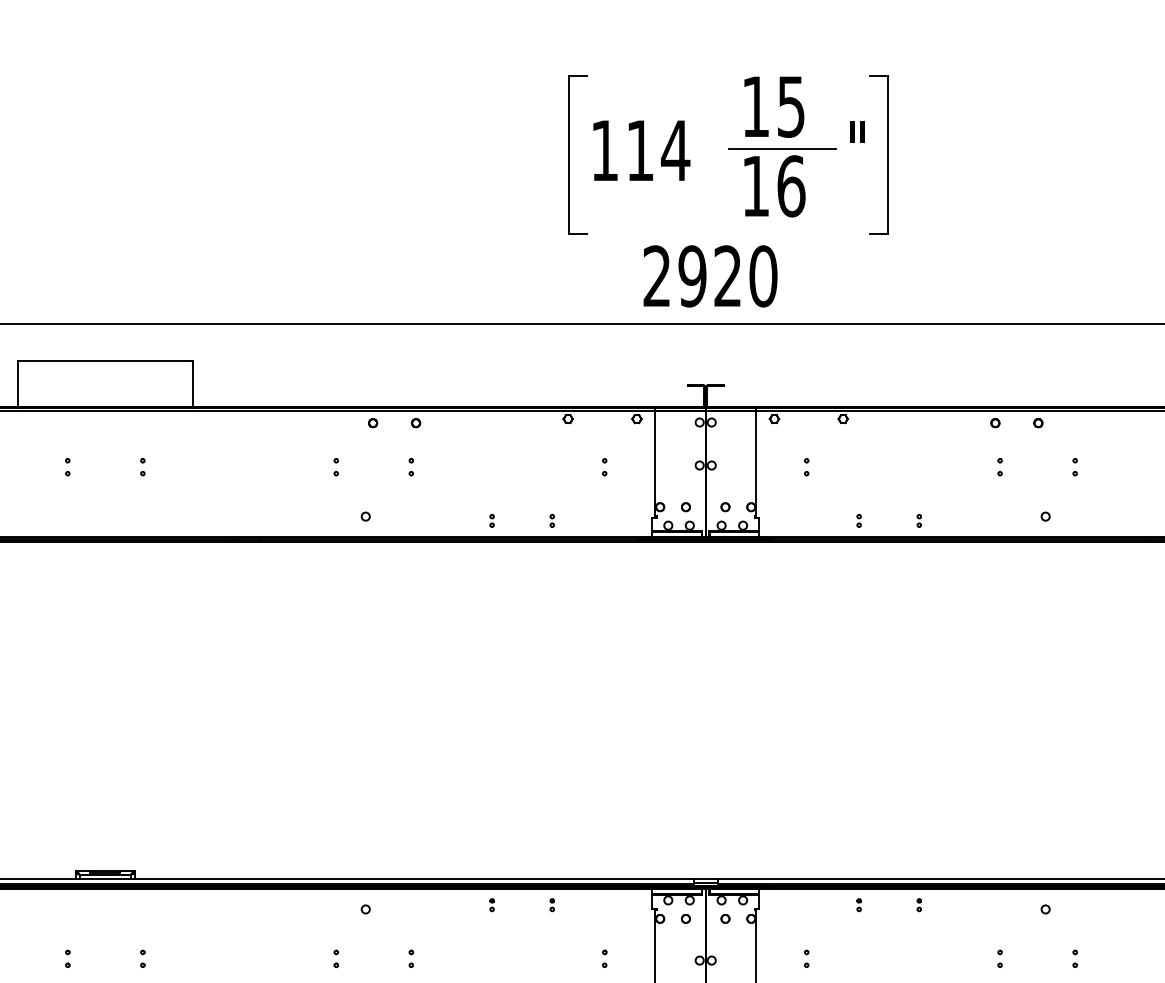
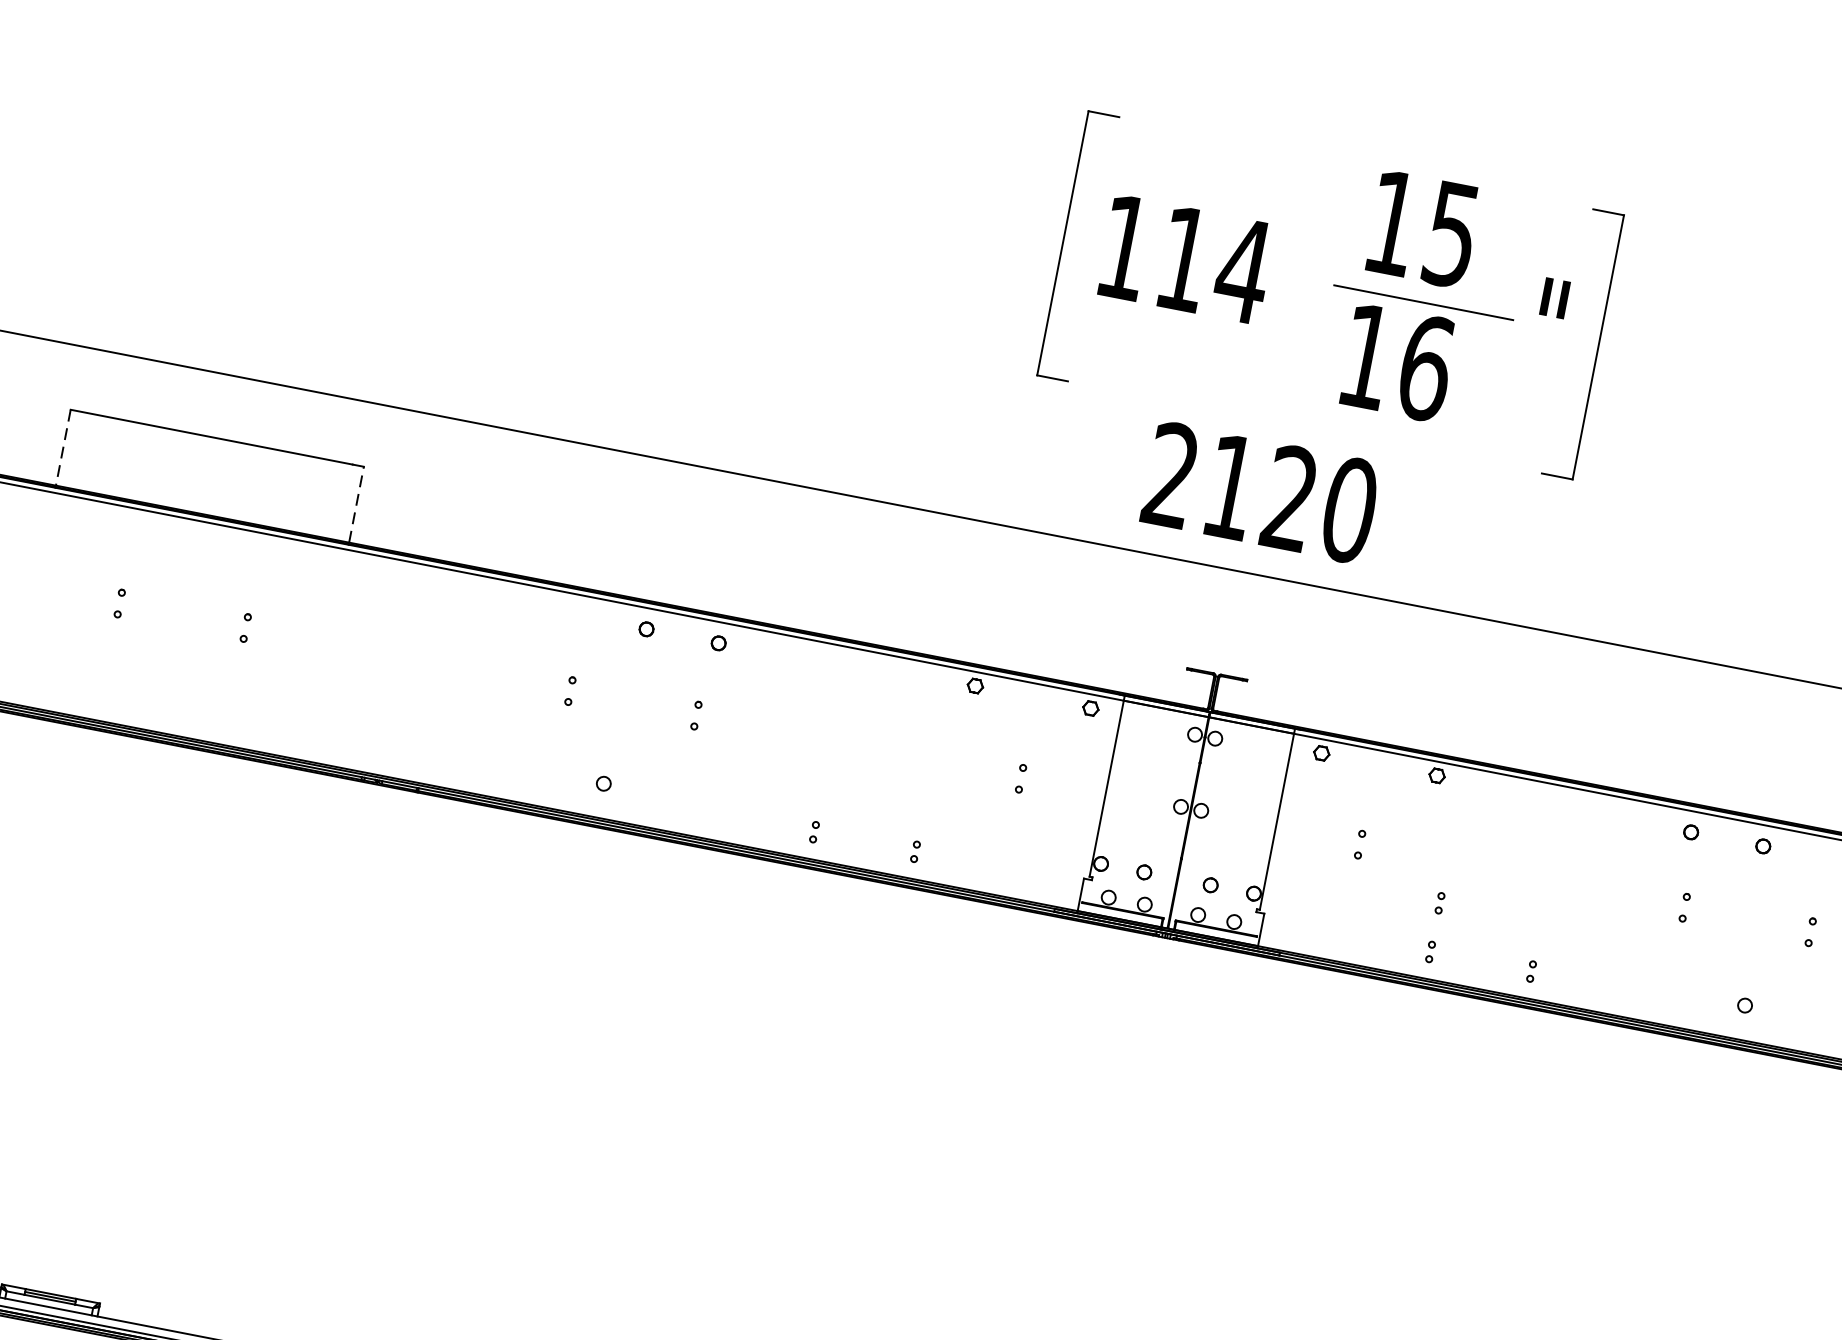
text: (692, 276) -> (1230, 487), 2920 -> 2120
line: (18, 384) -> (64, 448), solid -> dashed
line: (192, 384) -> (356, 505), solid -> dashed
part: (858, 491) -> (1439, 902), added

